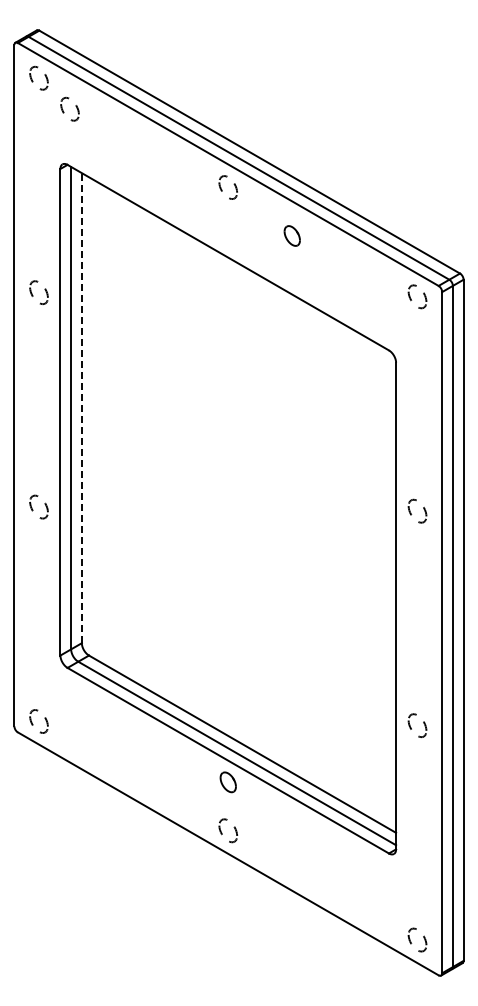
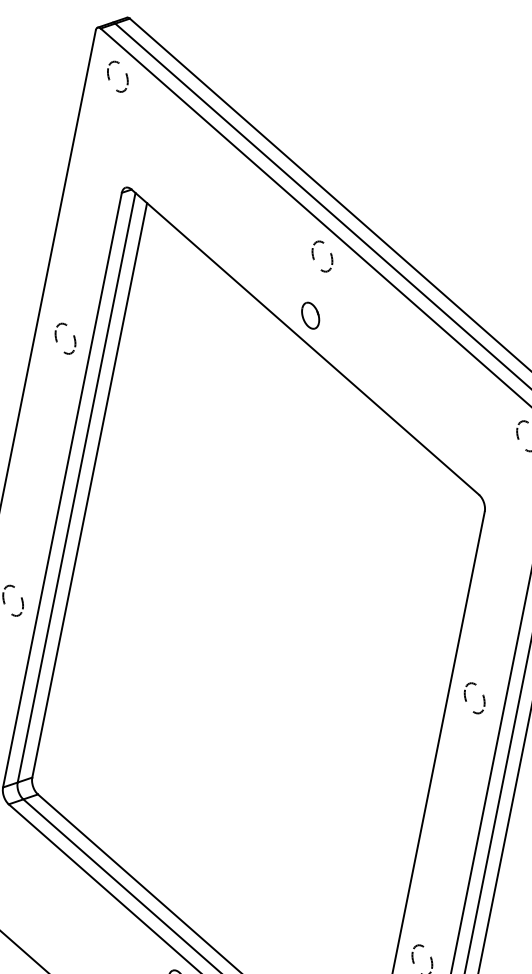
part: (69, 109) -> (147, 122), removed
part: (291, 235) -> (309, 314), moved
line: (81, 407) -> (89, 489), dashed -> solid

